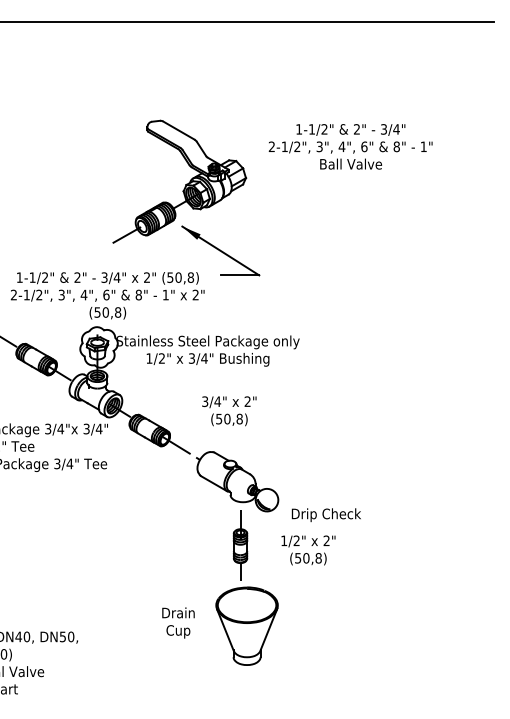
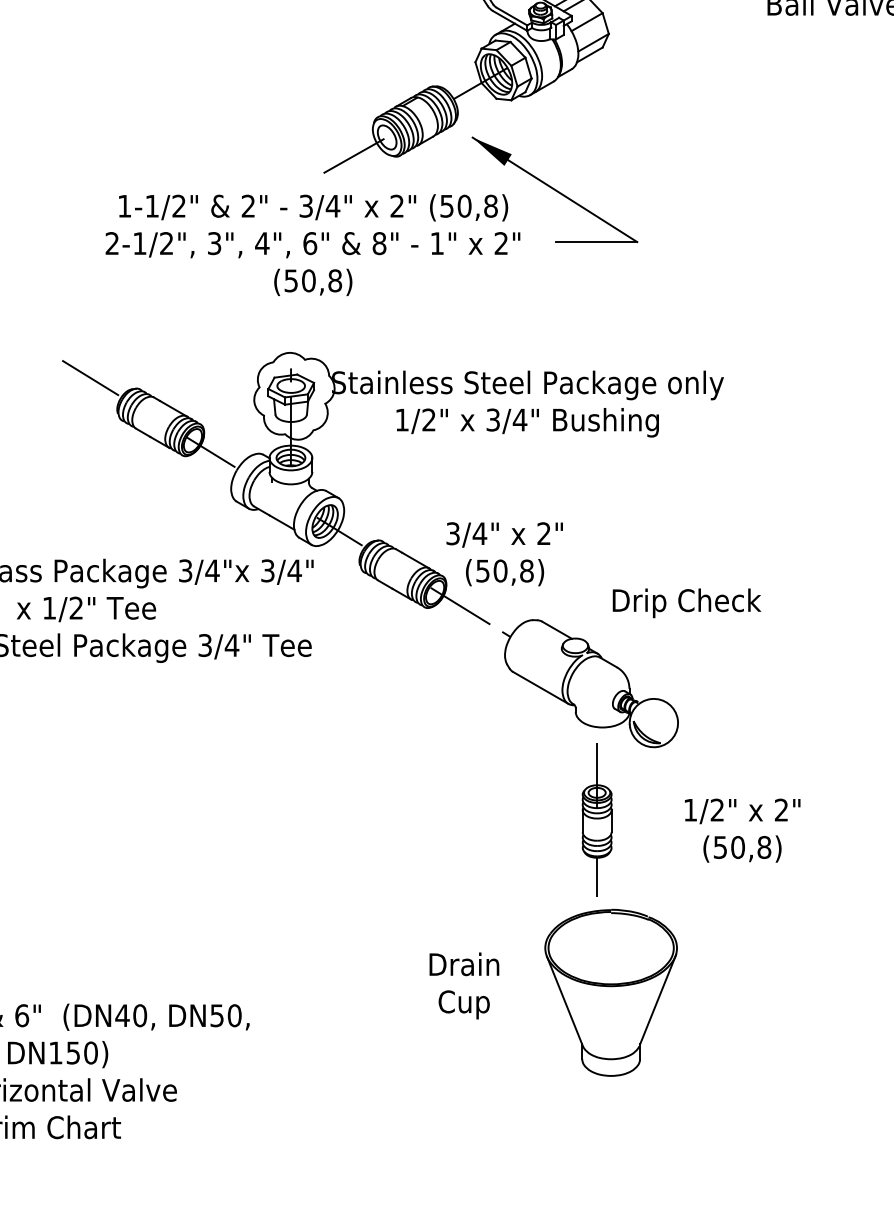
text: (107, 295) -> (312, 244), moved
text: (229, 411) -> (505, 554), moved
text: (325, 514) -> (684, 601), moved

